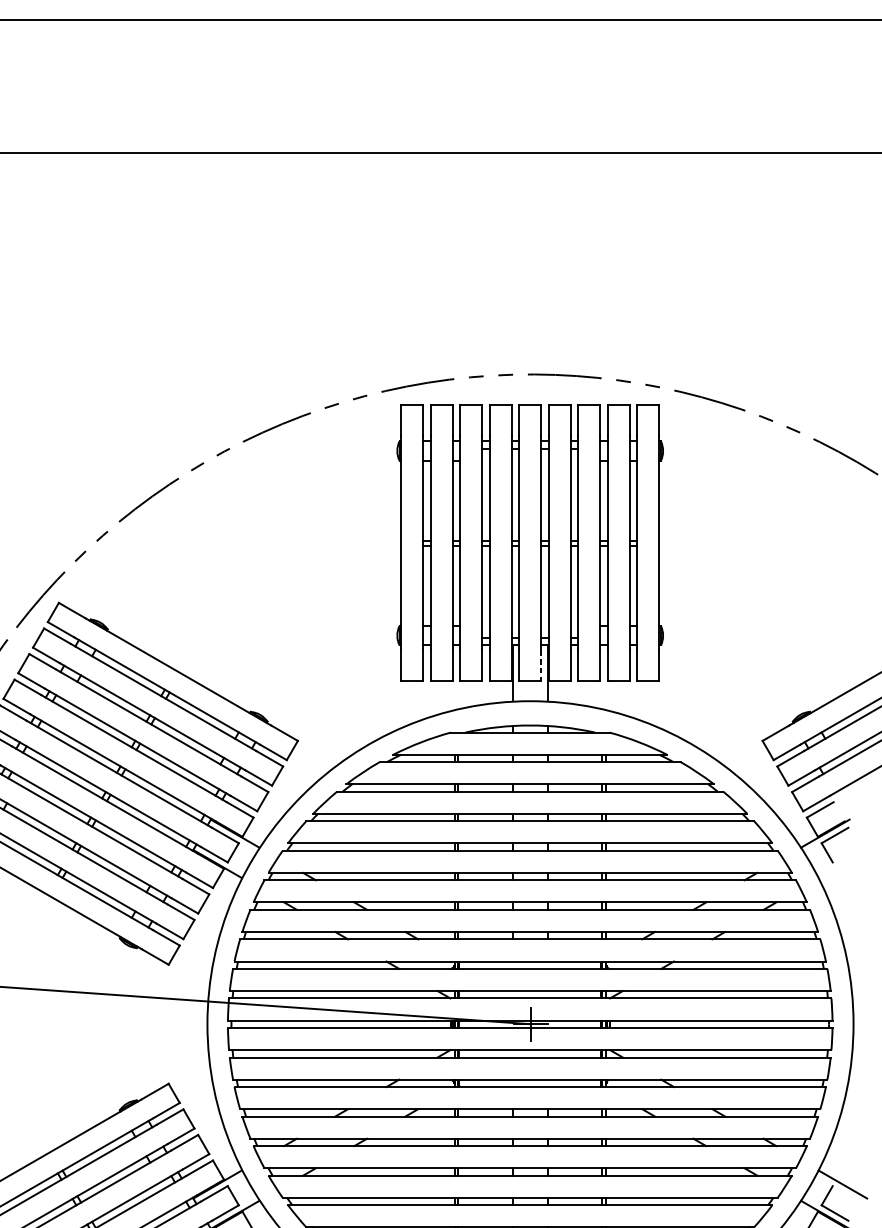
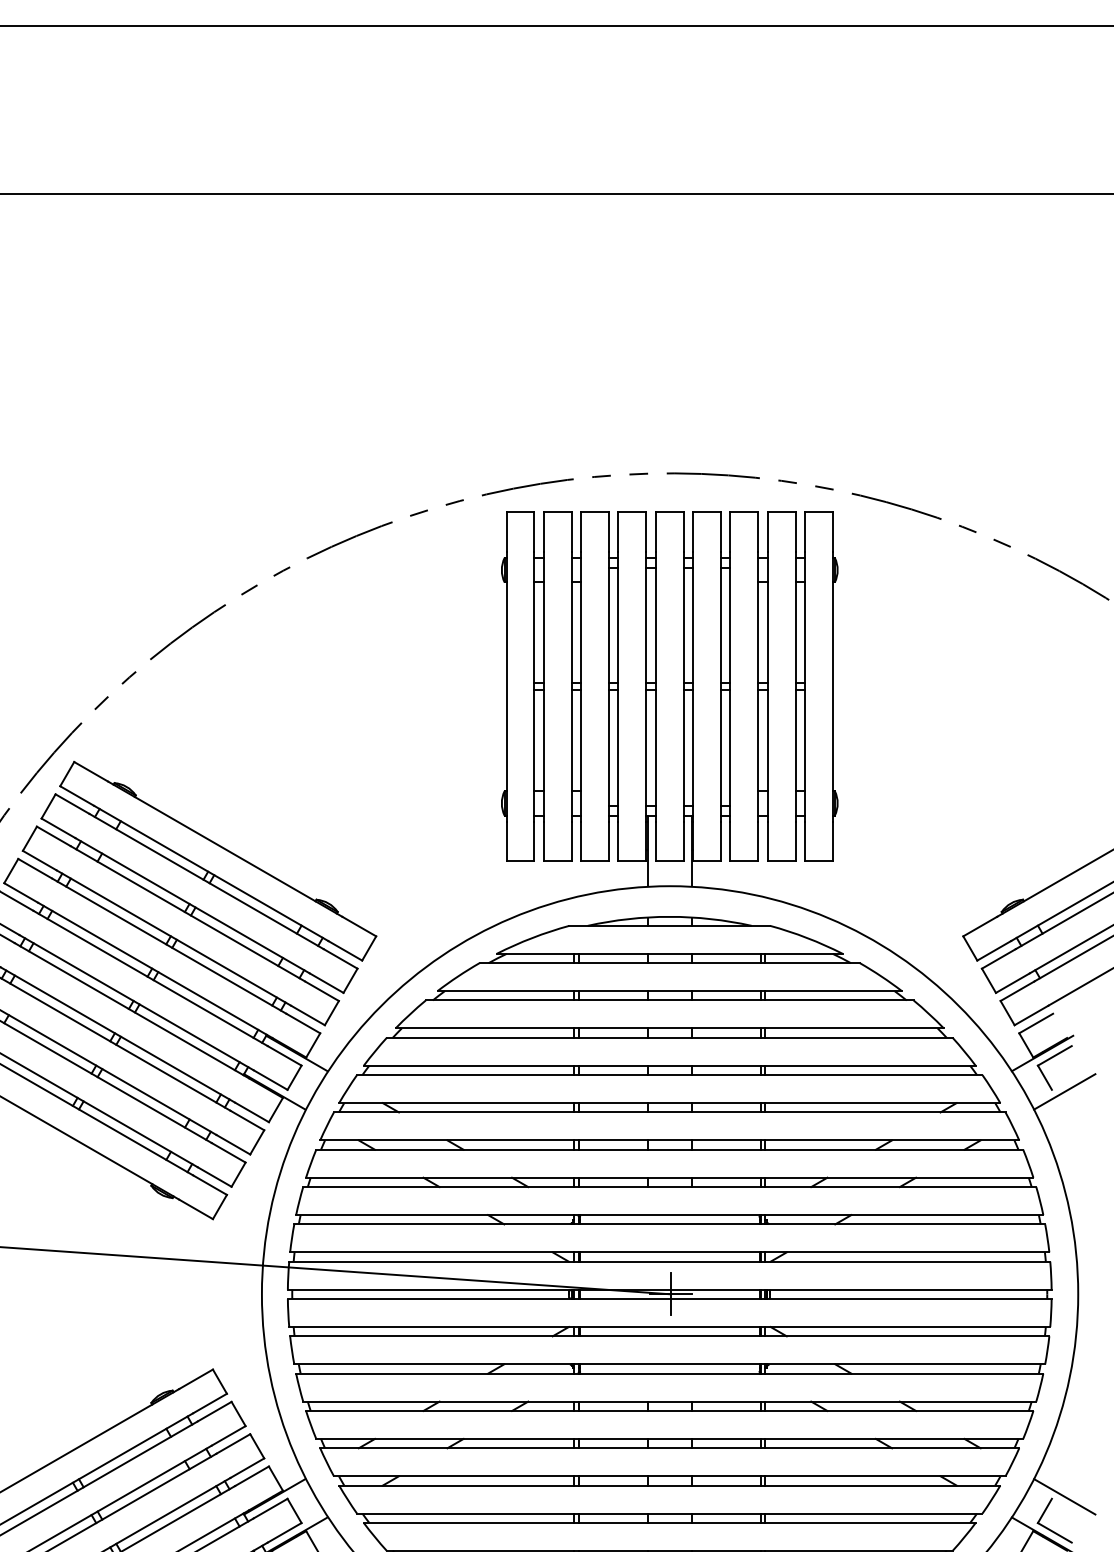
line: (541, 665) -> (683, 841), dashed -> solid
line: (842, 863) -> (1064, 1091), added

